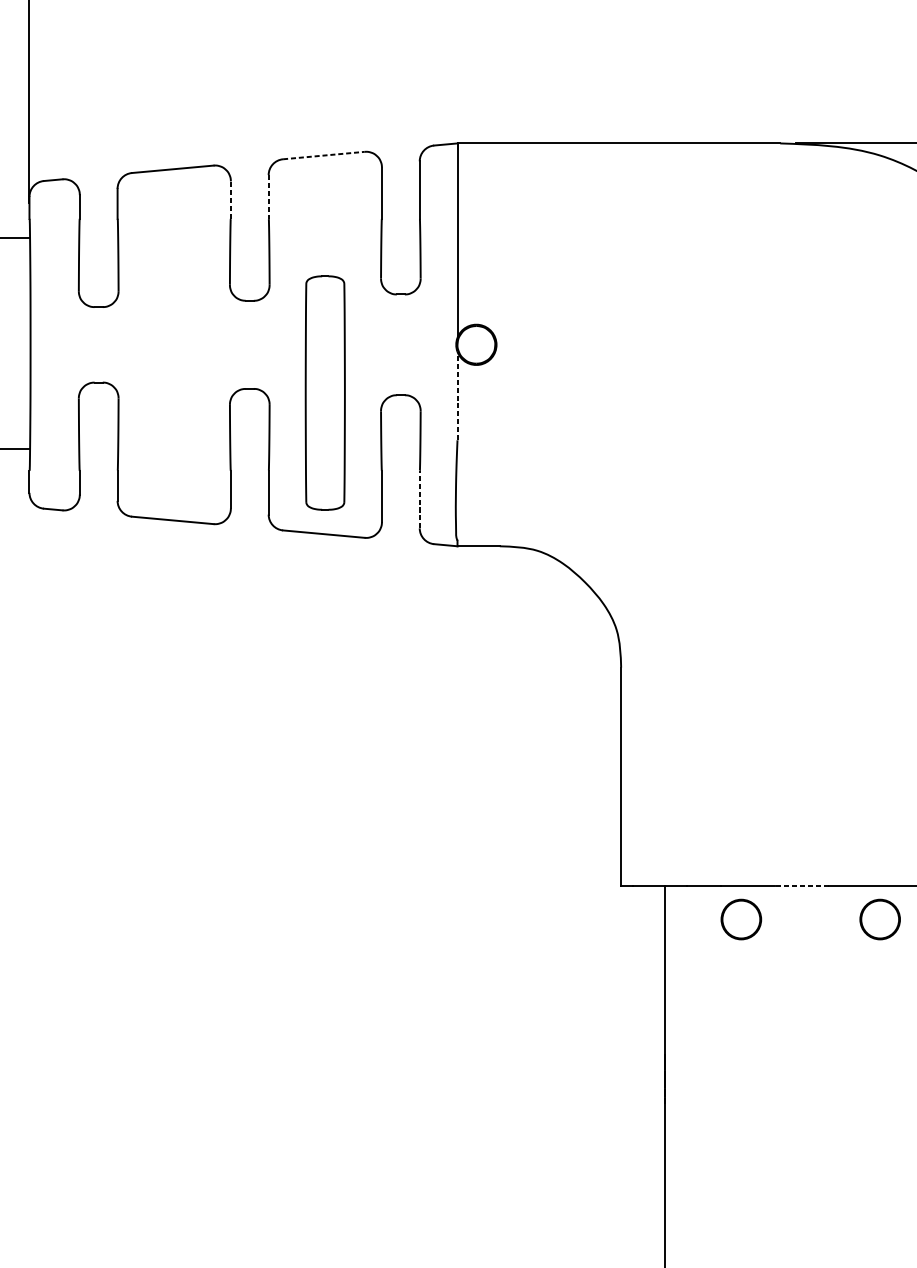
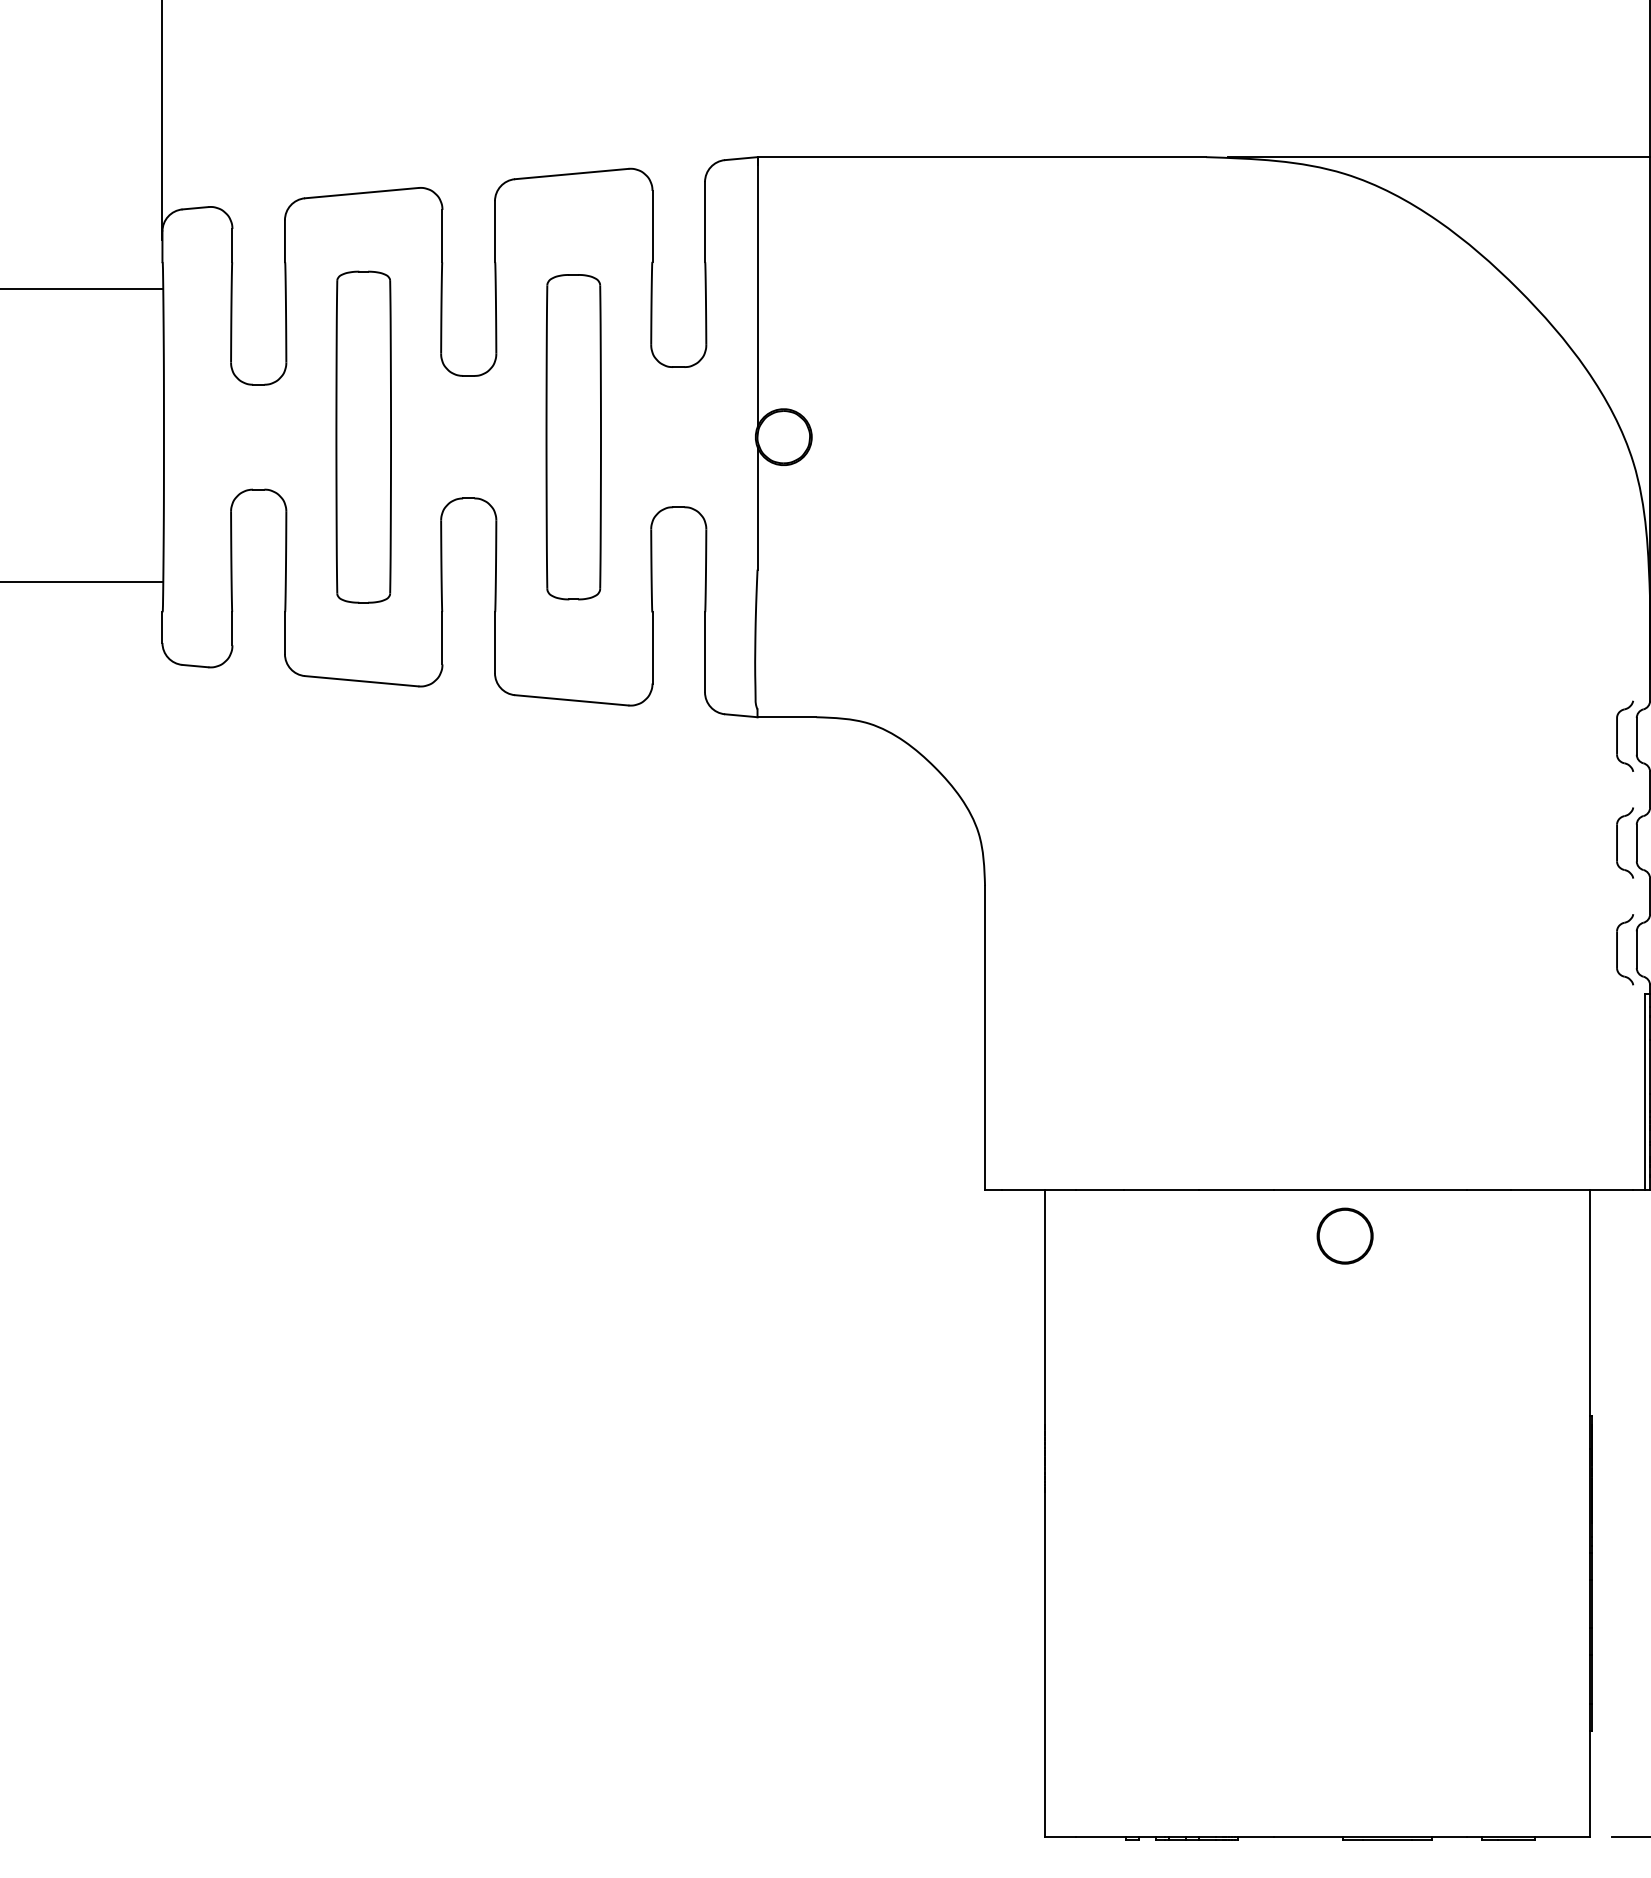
line: (323, 155) -> (571, 174), dashed -> solid
line: (268, 197) -> (494, 232), dashed -> solid
line: (230, 199) -> (442, 235), dashed -> solid
part: (174, 344) -> (363, 436), added
part: (325, 393) -> (573, 437), moved
line: (457, 395) -> (757, 507), dashed -> solid
line: (420, 499) -> (705, 651), dashed -> solid
line: (801, 885) -> (1235, 1189), dashed -> solid
circle: (740, 919) -> (1151, 1235), removed

